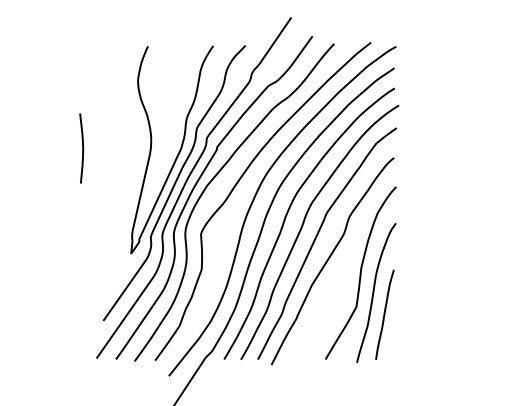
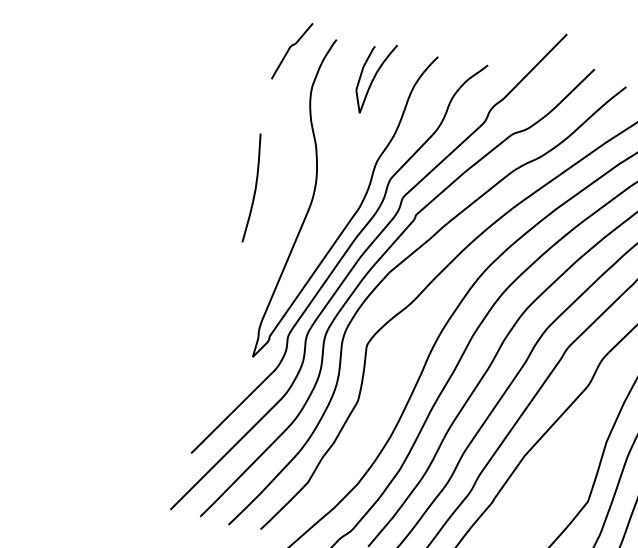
curve: (120, 58) -> (290, 50), added
curve: (176, 66) -> (375, 78), added
curve: (82, 148) -> (254, 188), moved

